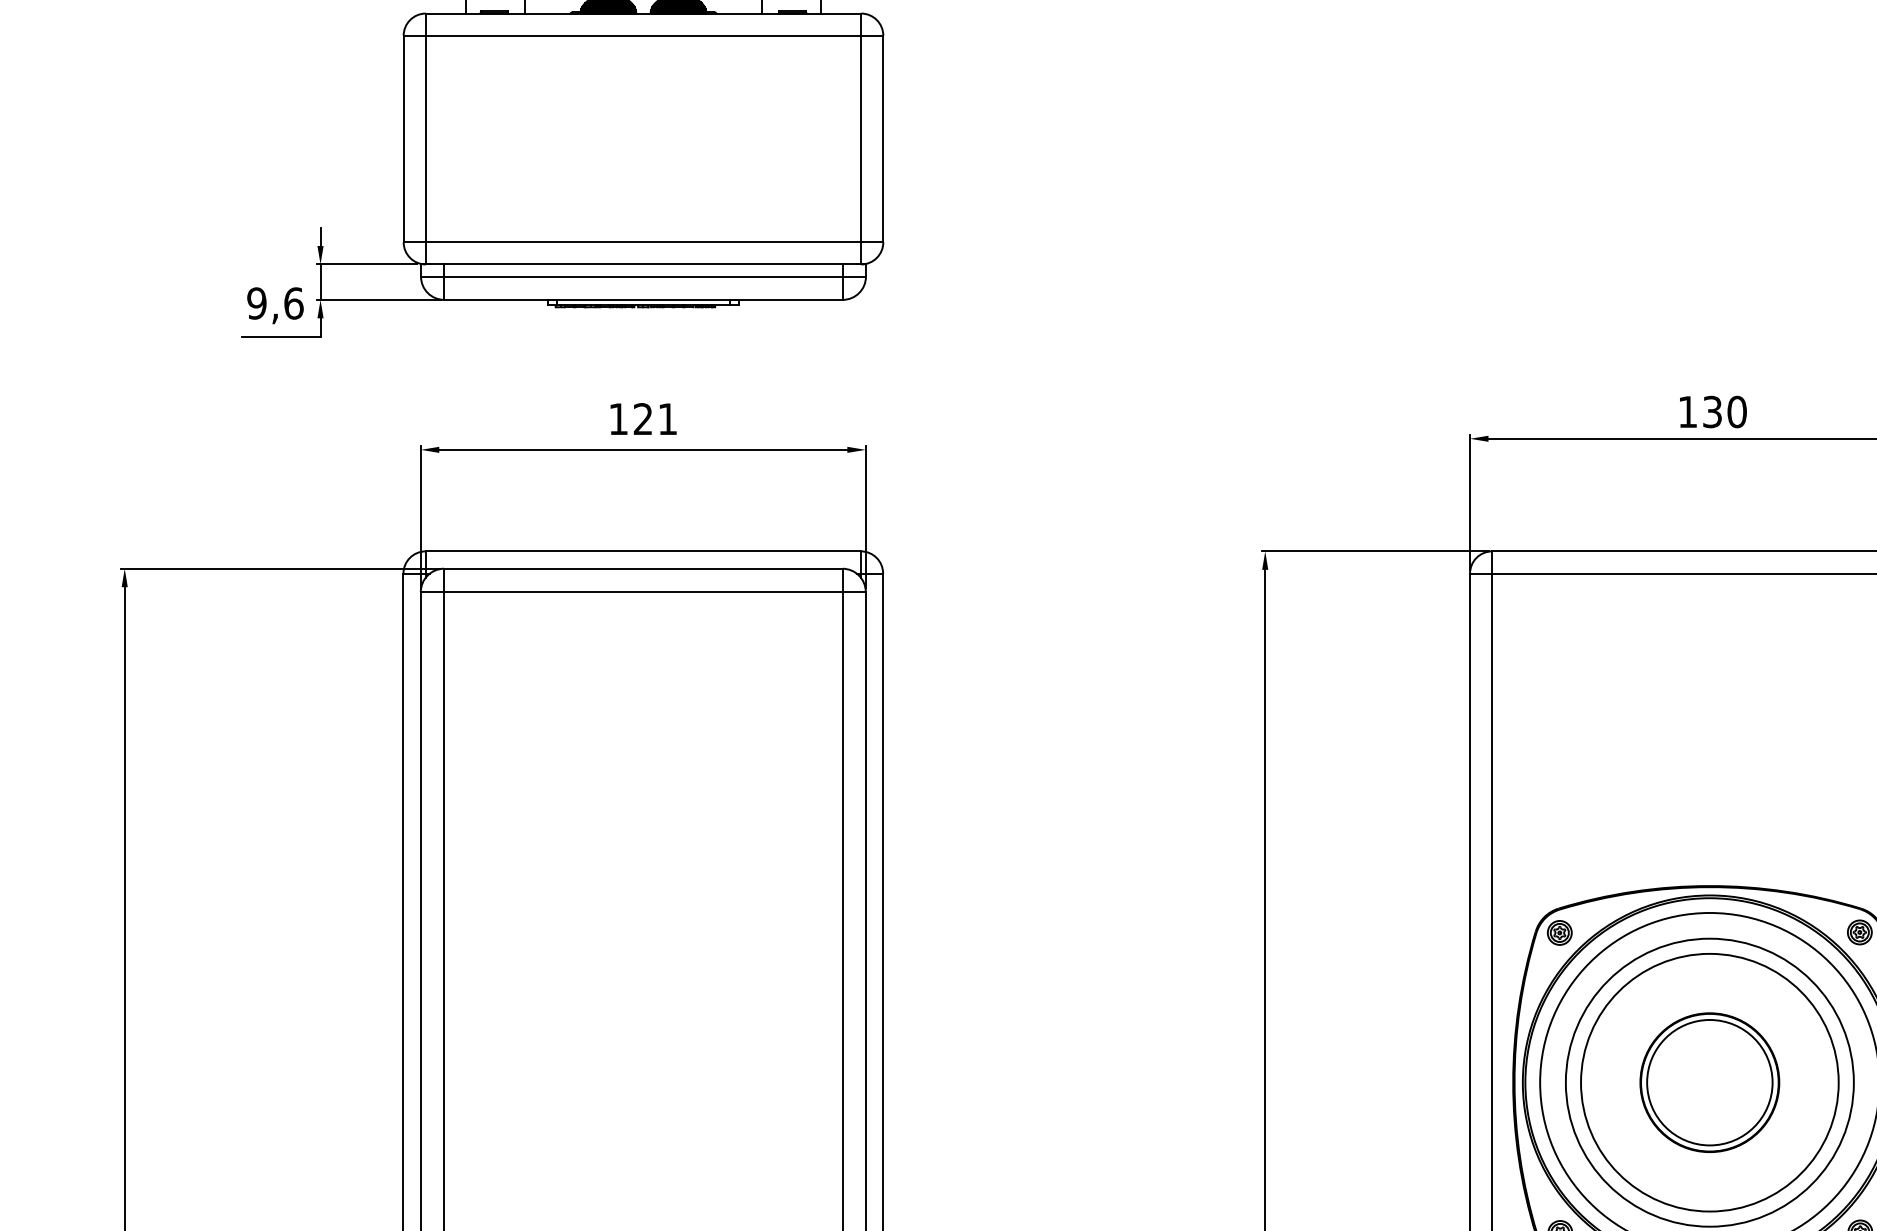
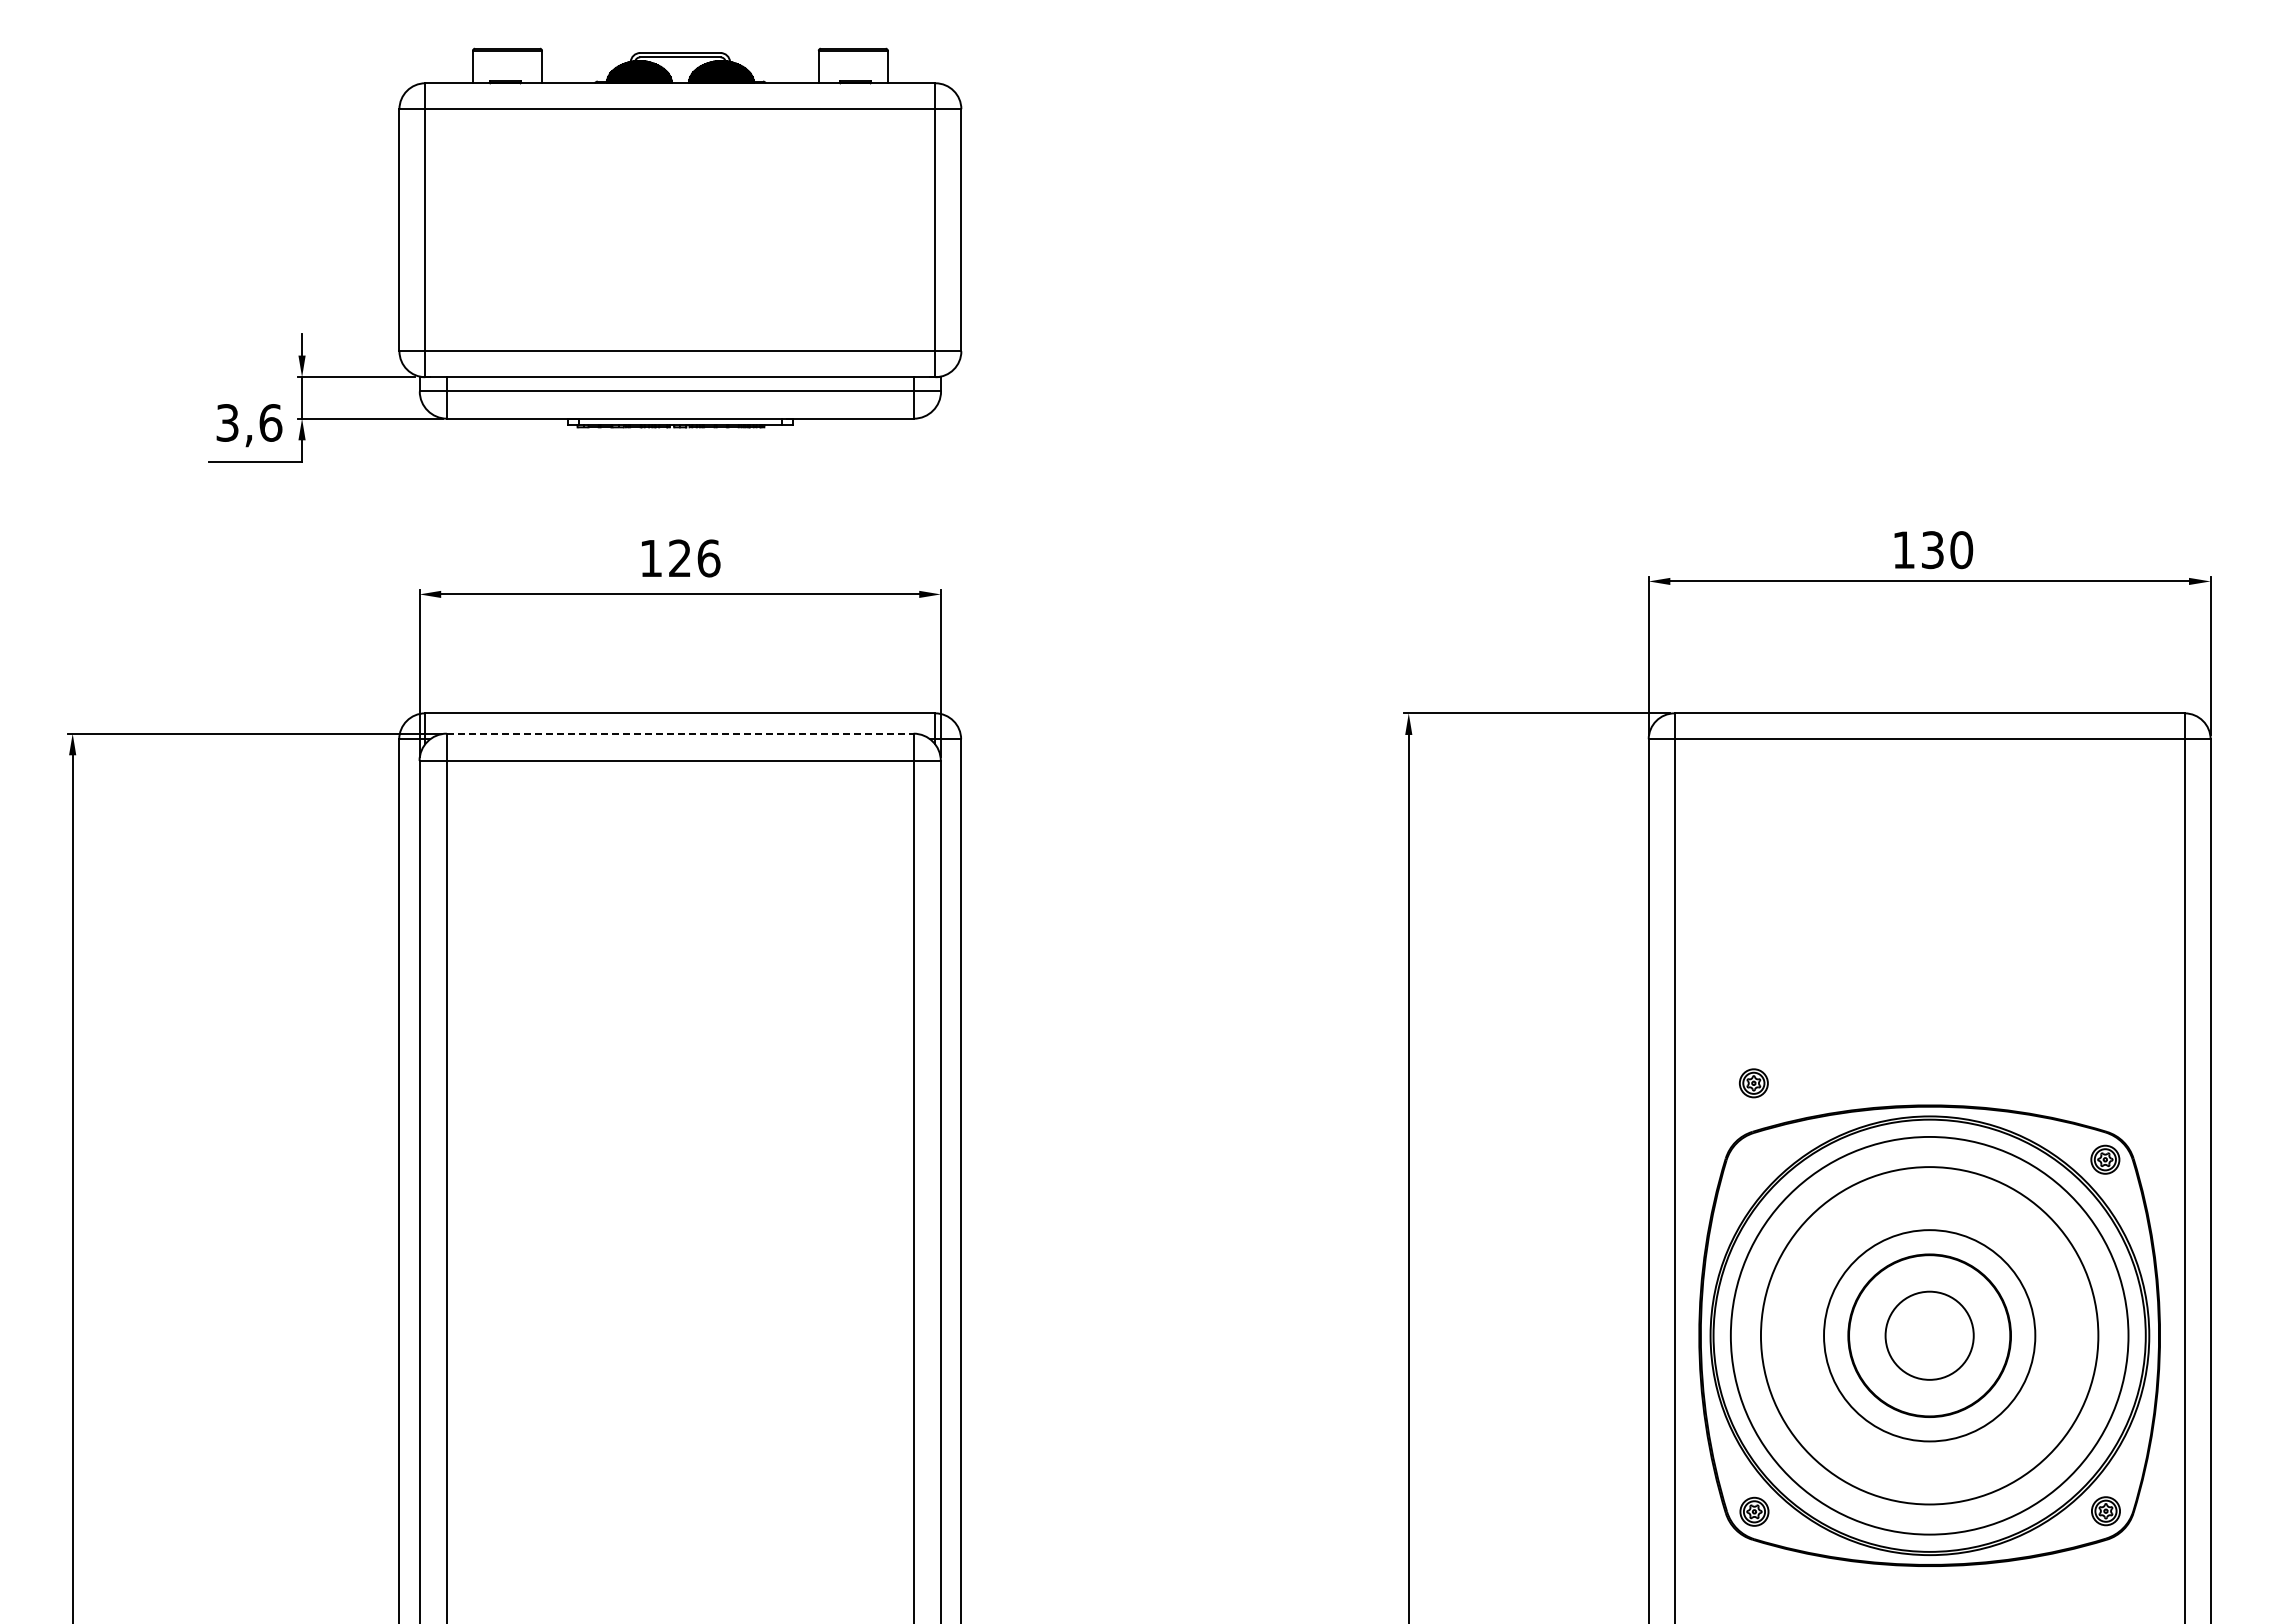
text: (256, 303) -> (227, 422), 9,6 -> 3,6
text: (667, 419) -> (708, 558), 121 -> 126
line: (643, 568) -> (680, 733), solid -> dashed
part: (1559, 933) -> (1753, 1083), moved
circle: (1709, 1082) -> (1929, 1335), size x0.6
circle: (1709, 1082) -> (1929, 1335), size x0.7

